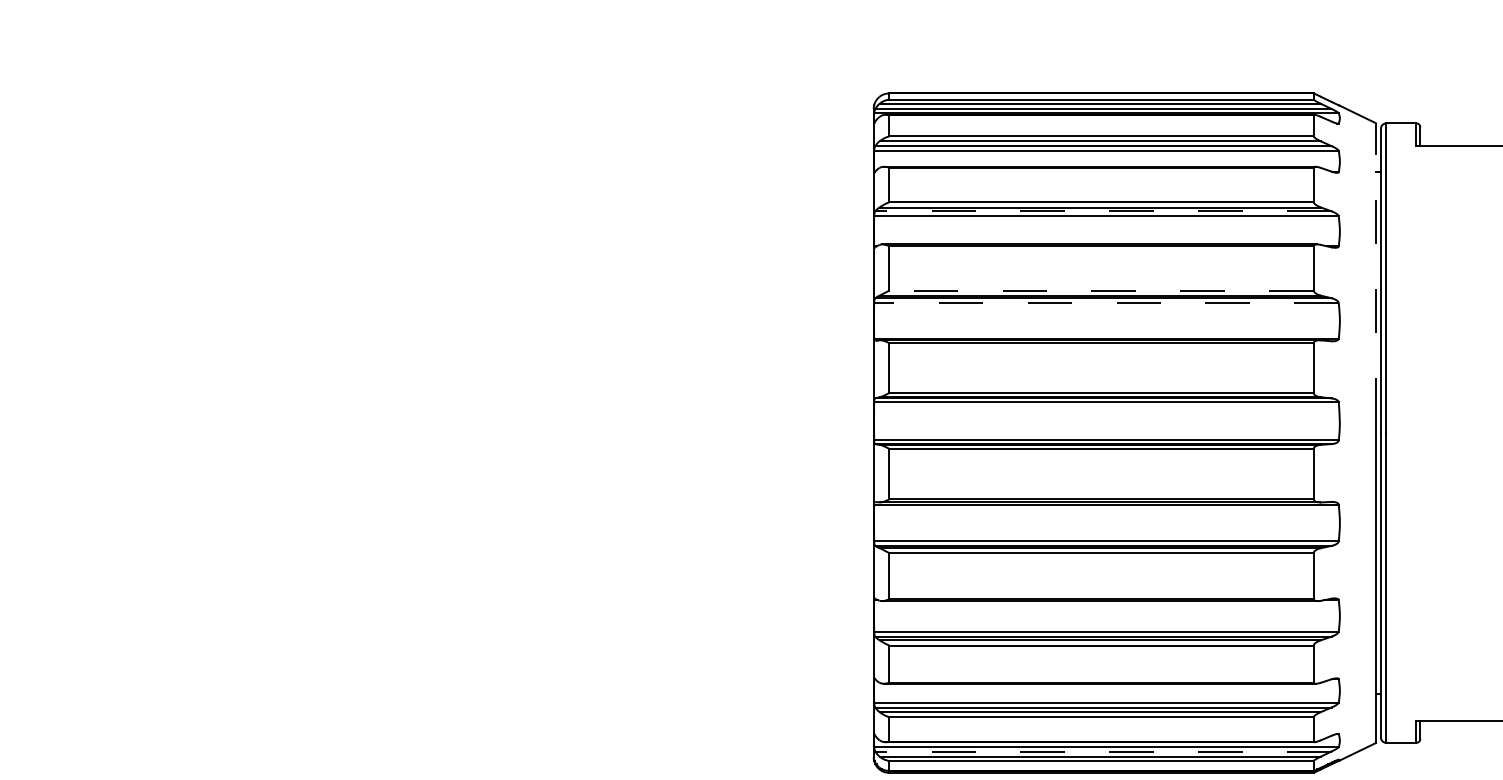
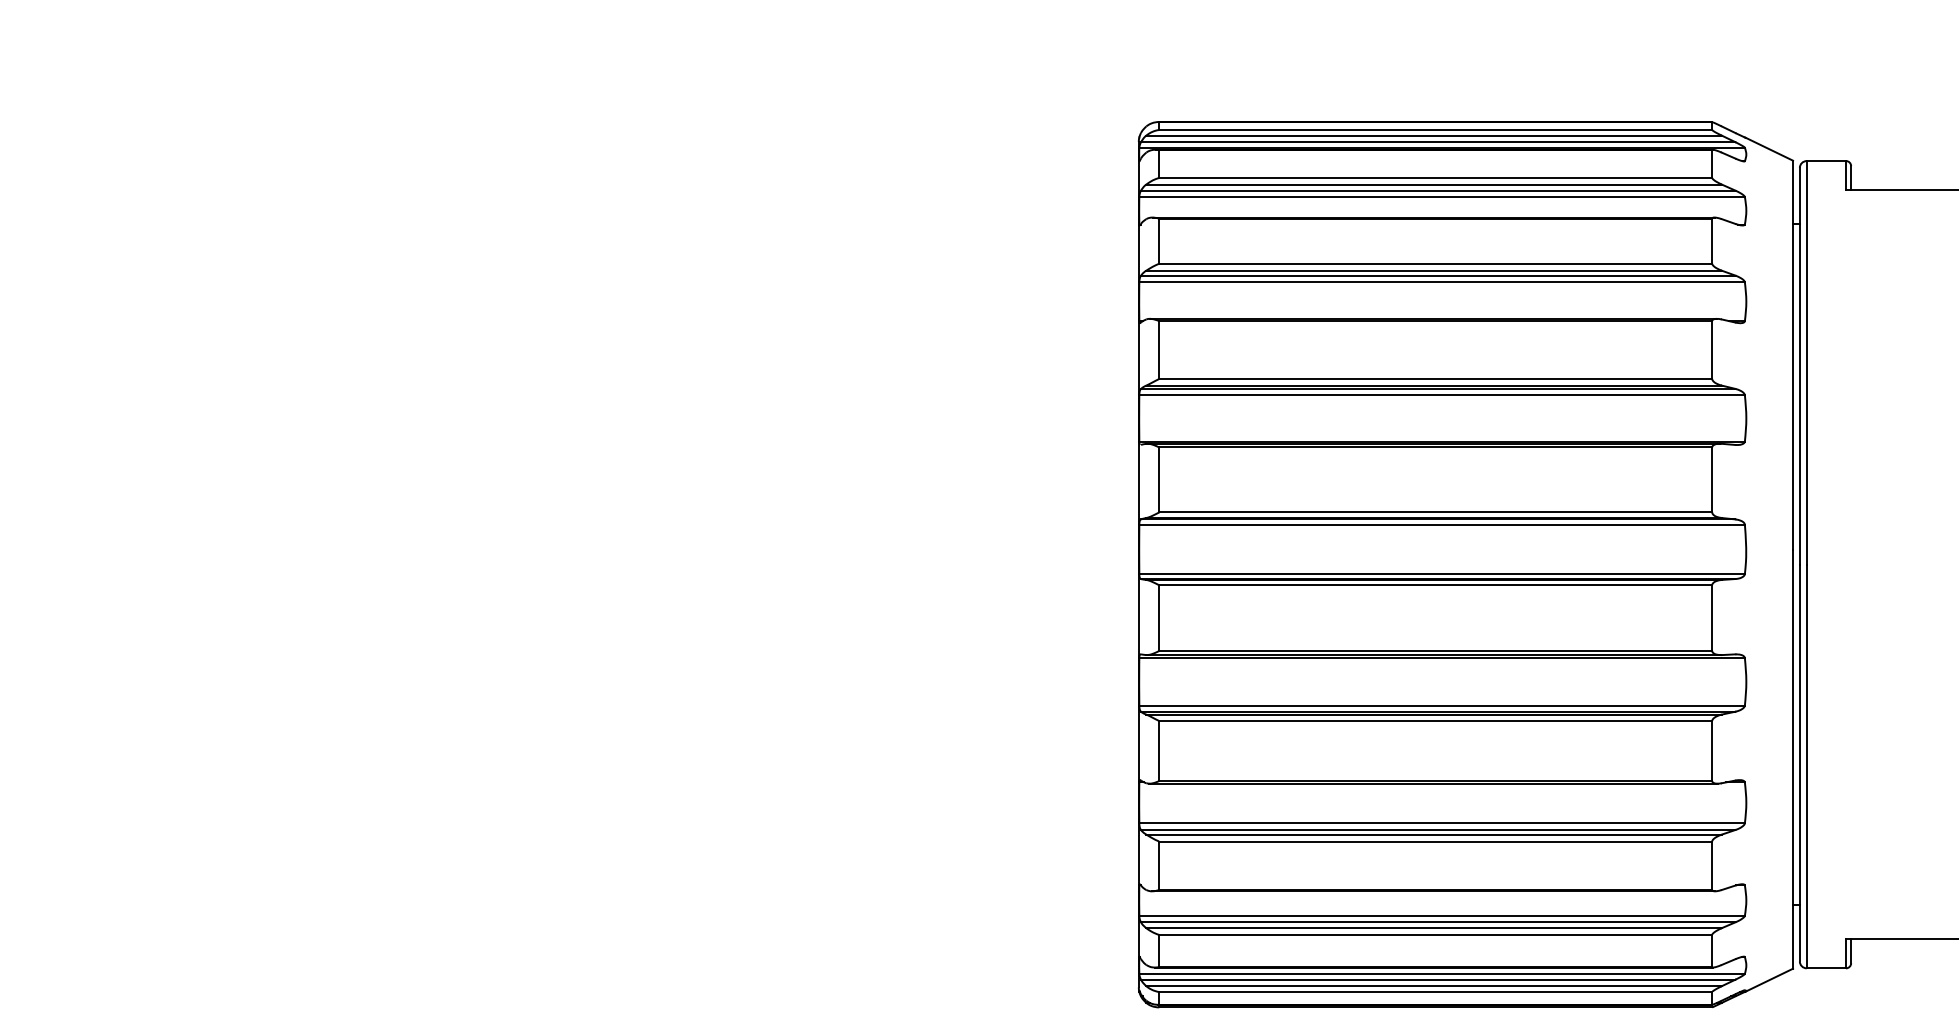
line: (1102, 211) -> (1437, 275), dashed -> solid
line: (1376, 272) -> (1793, 355), dashed -> solid
line: (1101, 291) -> (1435, 379), dashed -> solid
line: (1106, 303) -> (1442, 395), dashed -> solid
line: (1102, 751) -> (1437, 979), dashed -> solid

